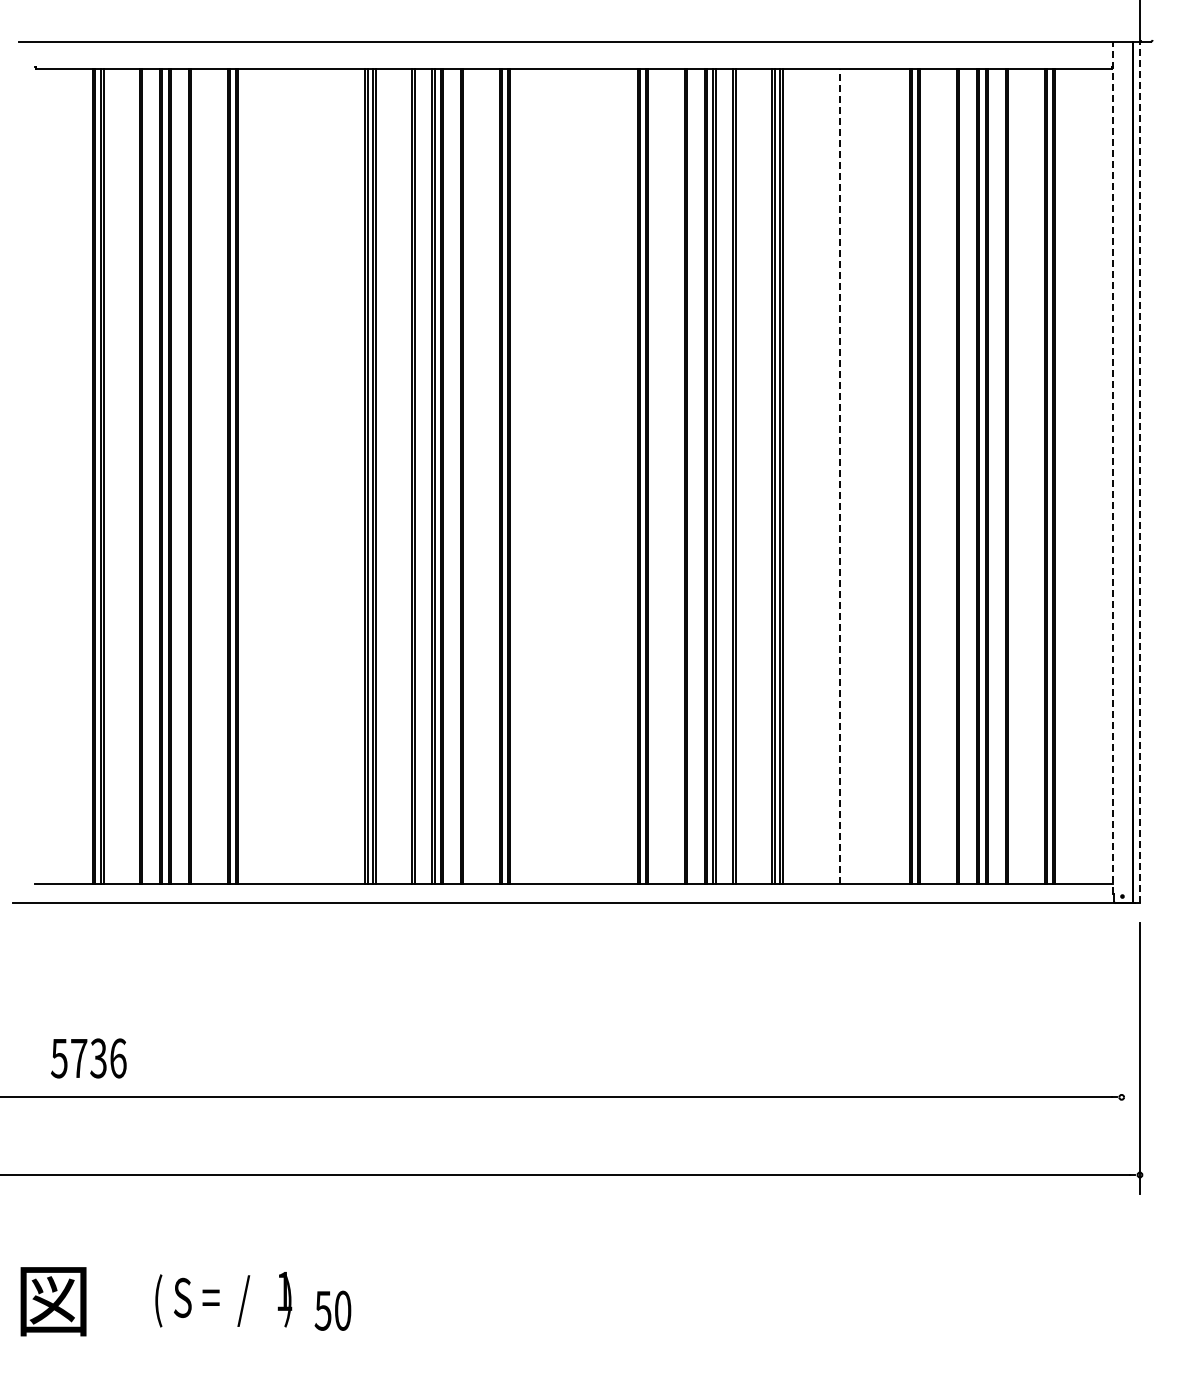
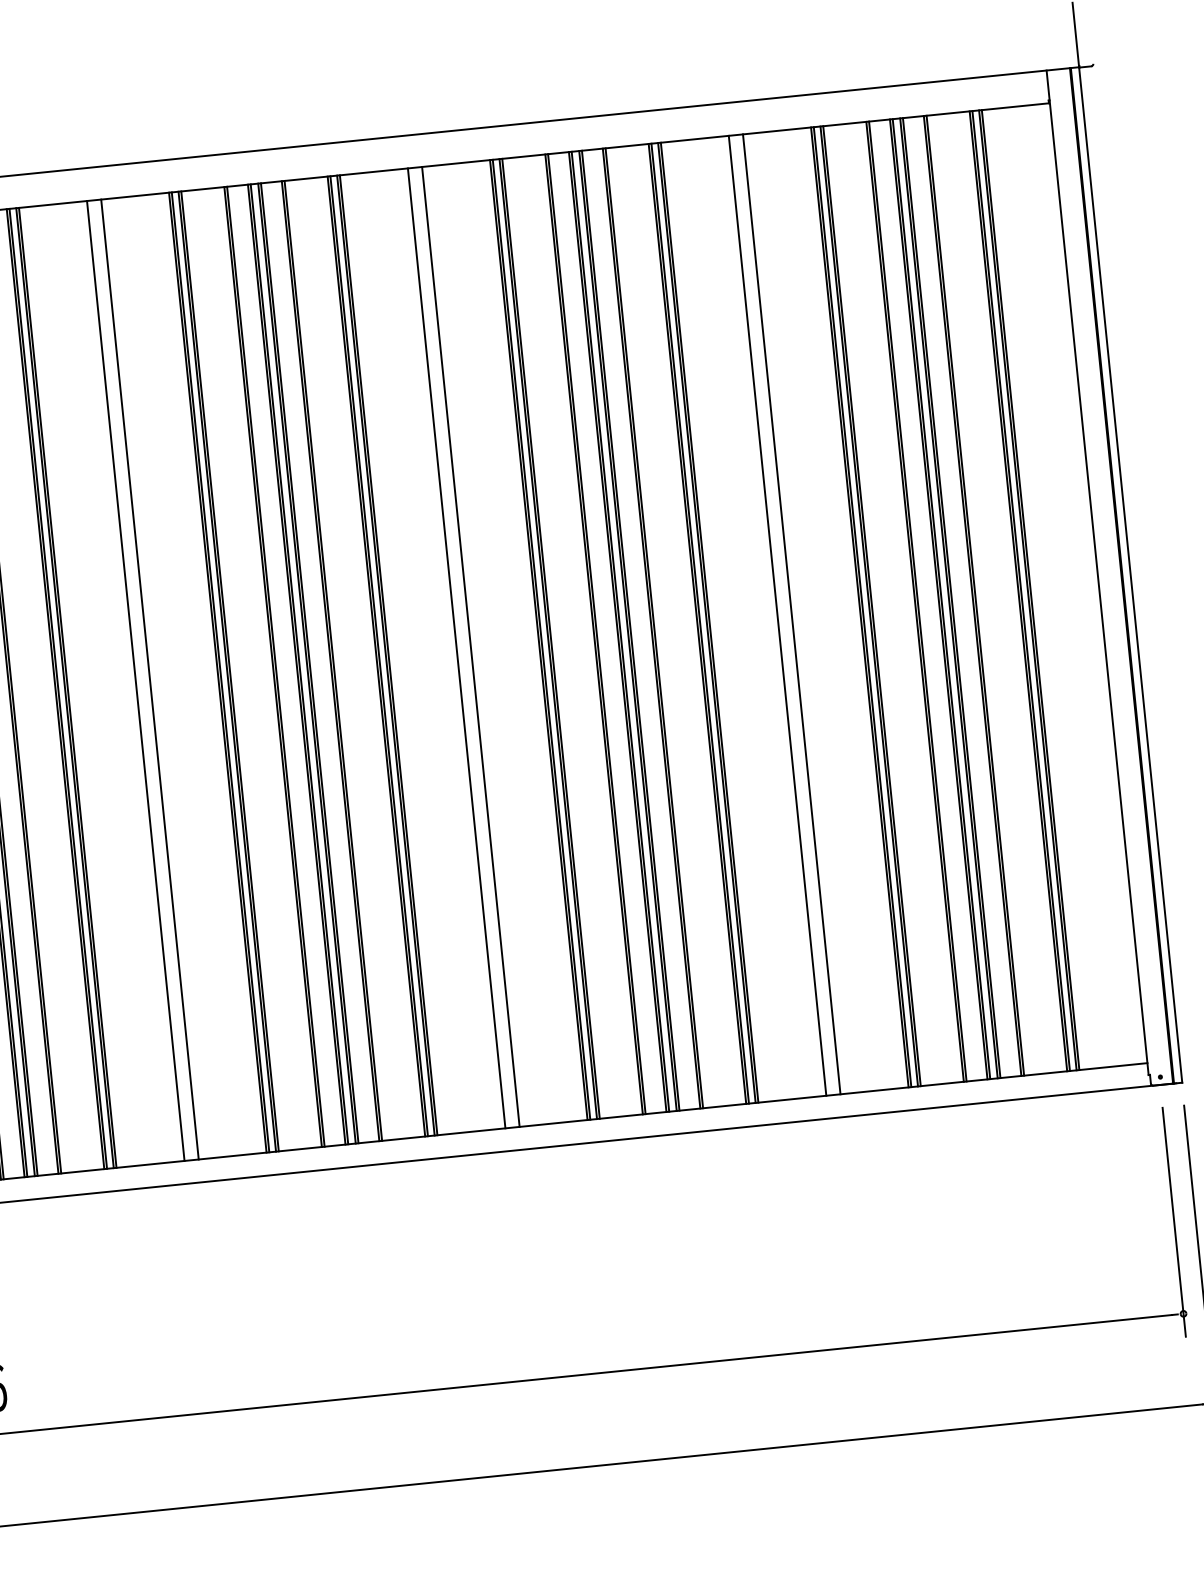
line: (1112, 467) -> (1097, 572), dashed -> solid
line: (1140, 472) -> (1130, 575), dashed -> solid
line: (295, 476) -> (135, 681), added
line: (307, 476) -> (149, 679), added
line: (568, 476) -> (457, 648), added
line: (580, 476) -> (471, 646), added
line: (840, 476) -> (777, 615), dashed -> solid
line: (852, 476) -> (791, 614), added
line: (1121, 1019) -> (1173, 1222), added

